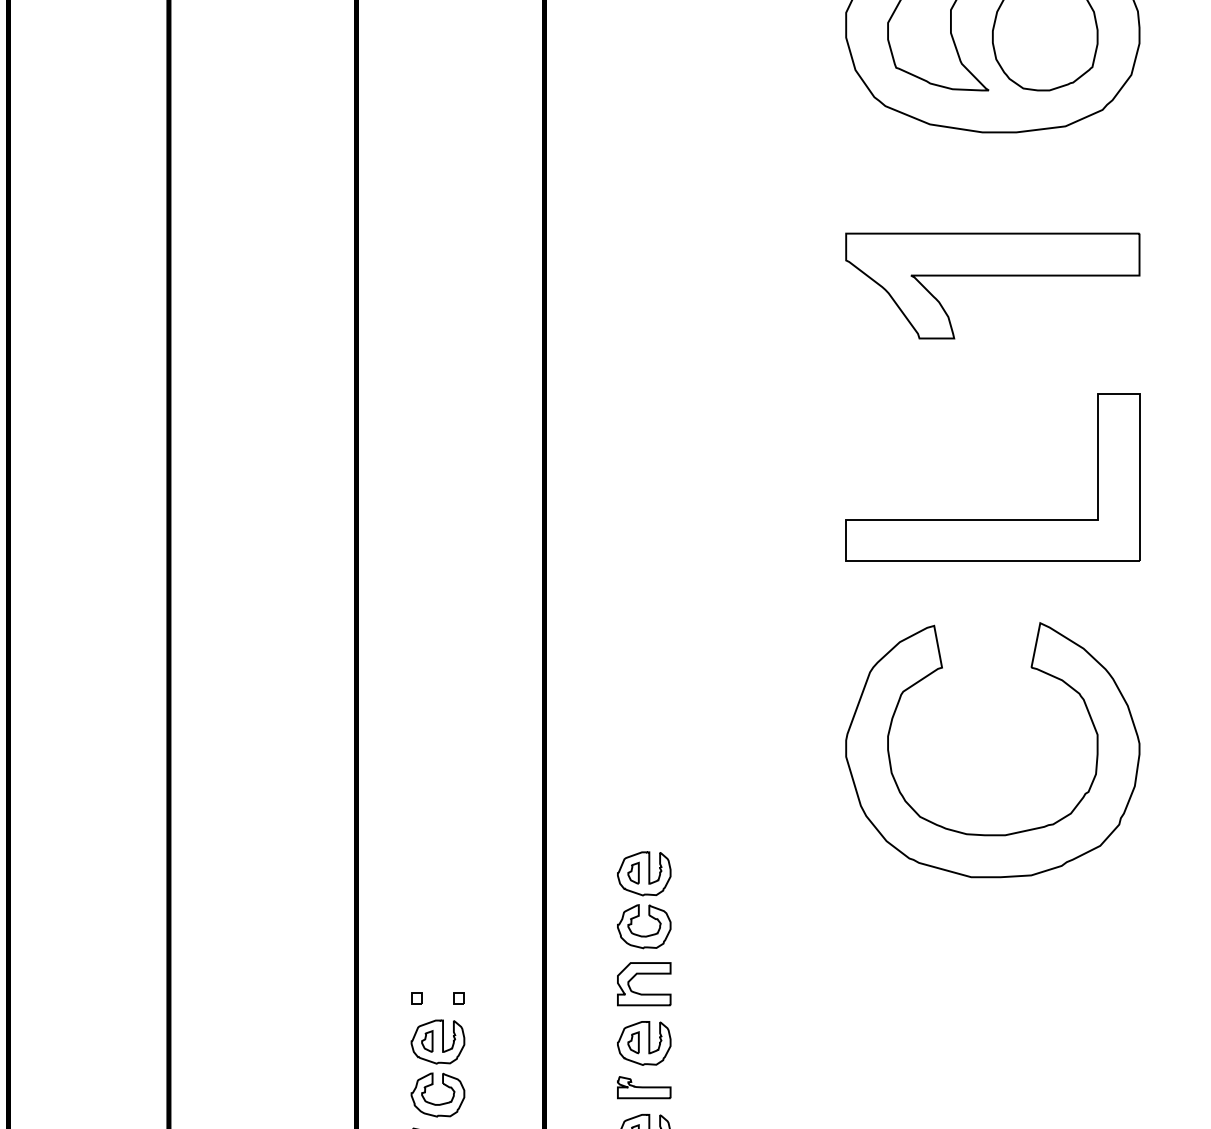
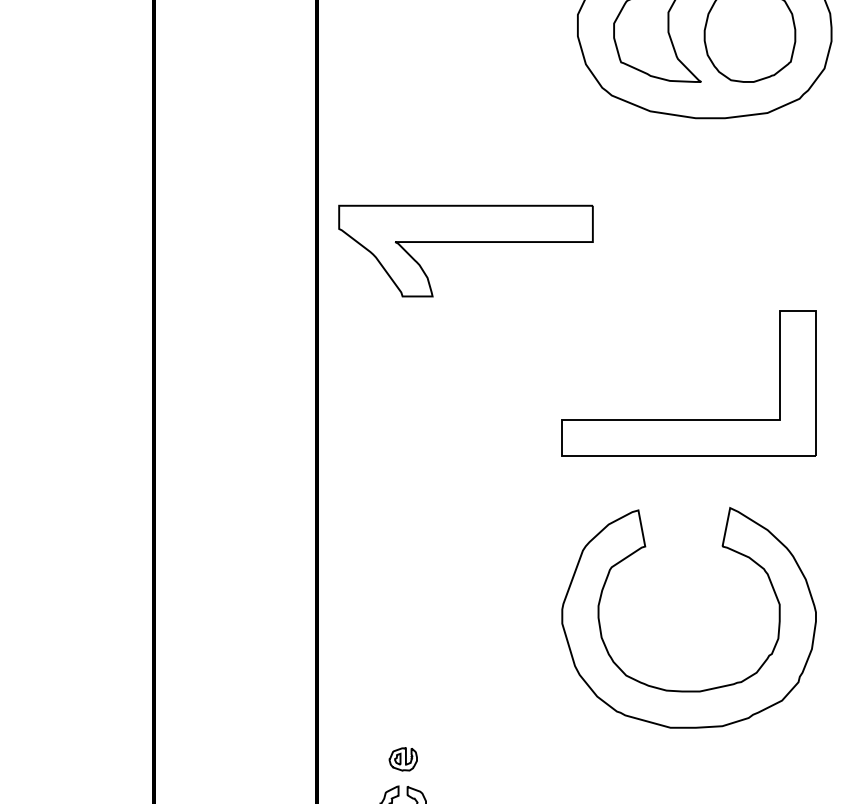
part: (992, 276) -> (465, 242), moved
part: (992, 519) -> (688, 420), moved
part: (992, 834) -> (688, 690), moved
part: (644, 873) -> (403, 759), size x0.6

